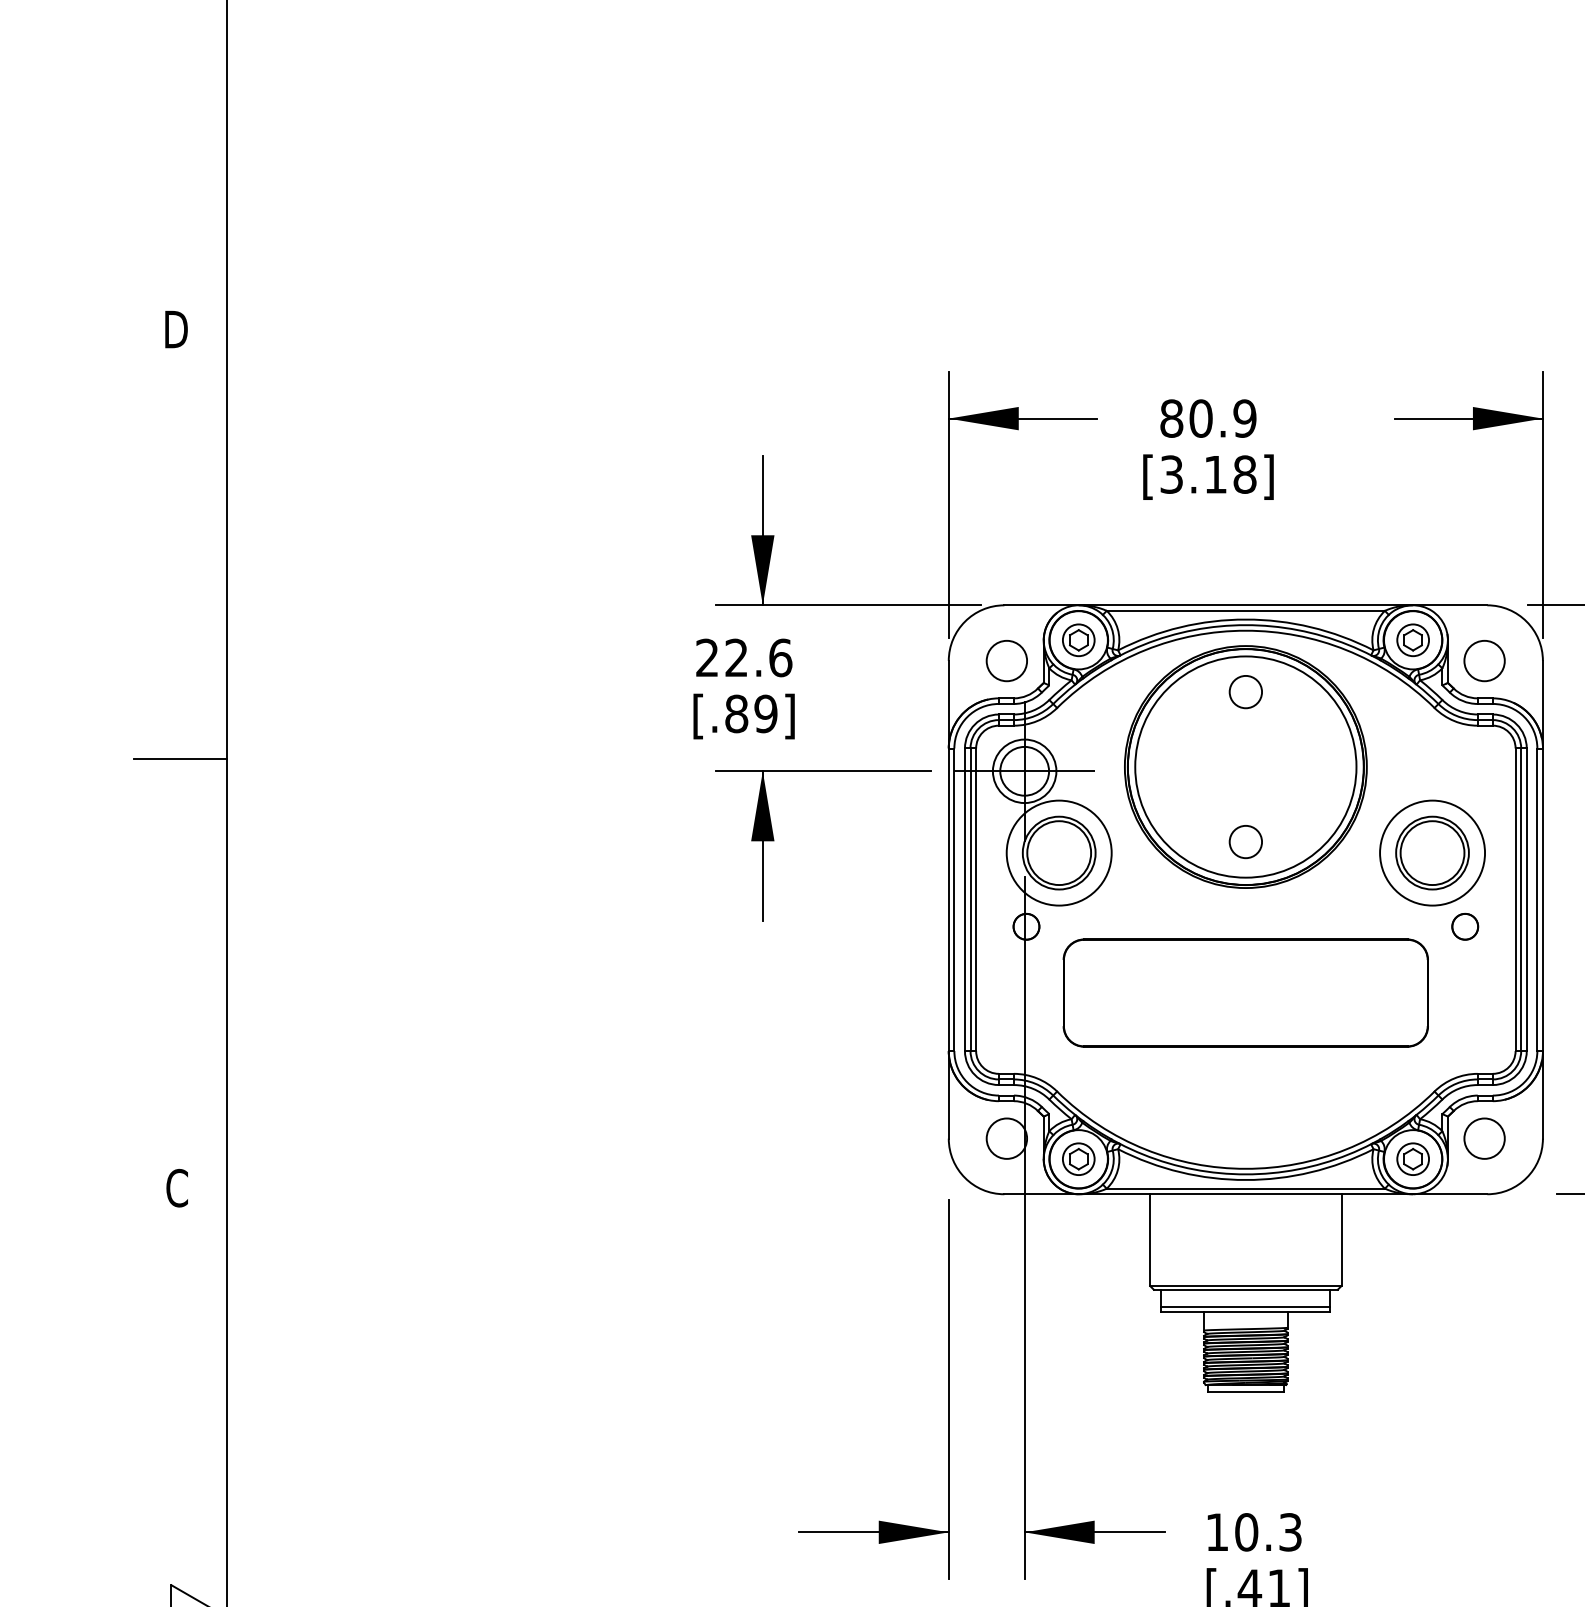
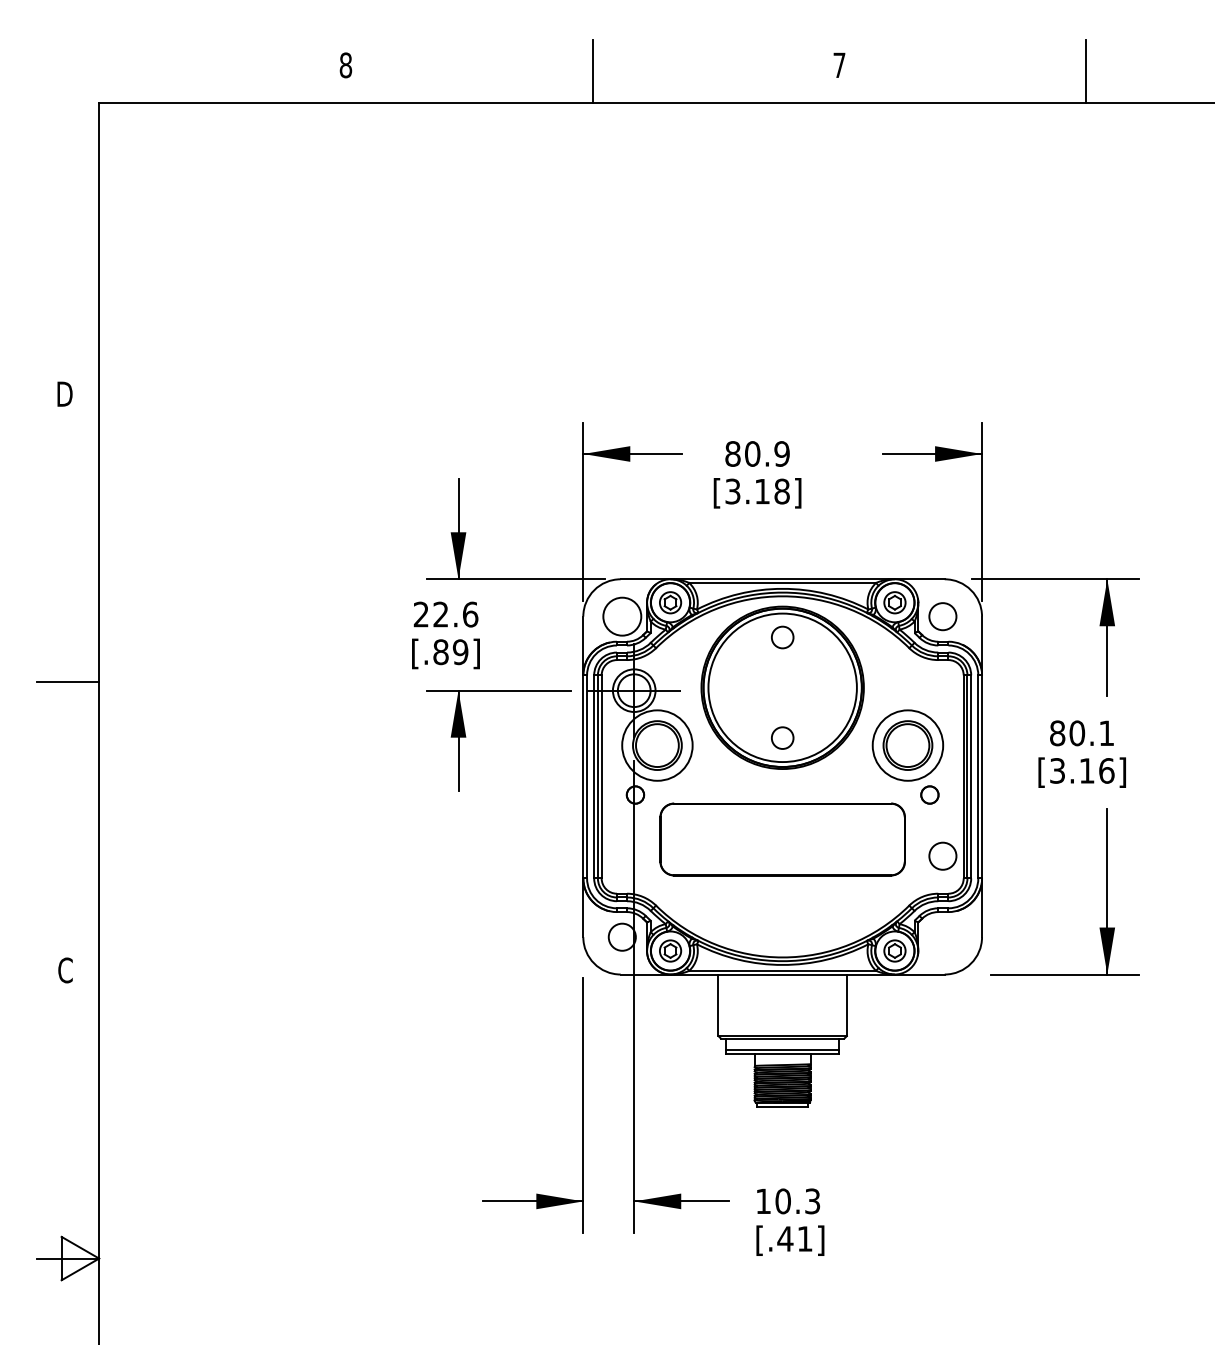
circle: (1005, 660) -> (621, 616), size x1.4
circle: (1483, 1137) -> (942, 855), moved

